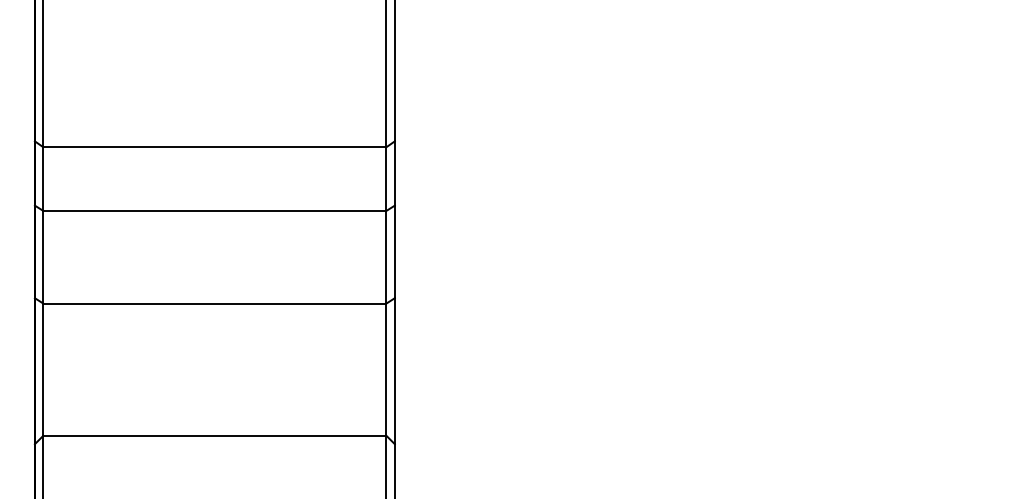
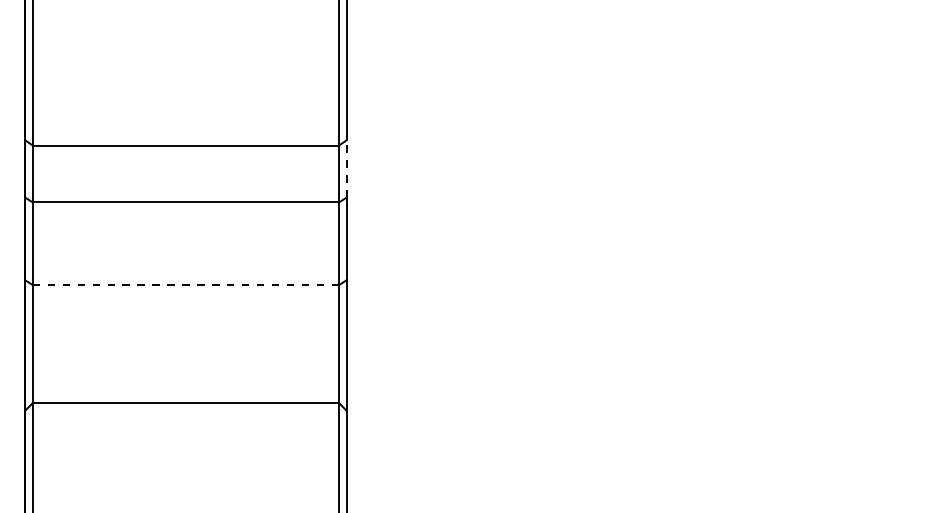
line: (394, 174) -> (346, 169), solid -> dashed
line: (214, 303) -> (185, 285), solid -> dashed

